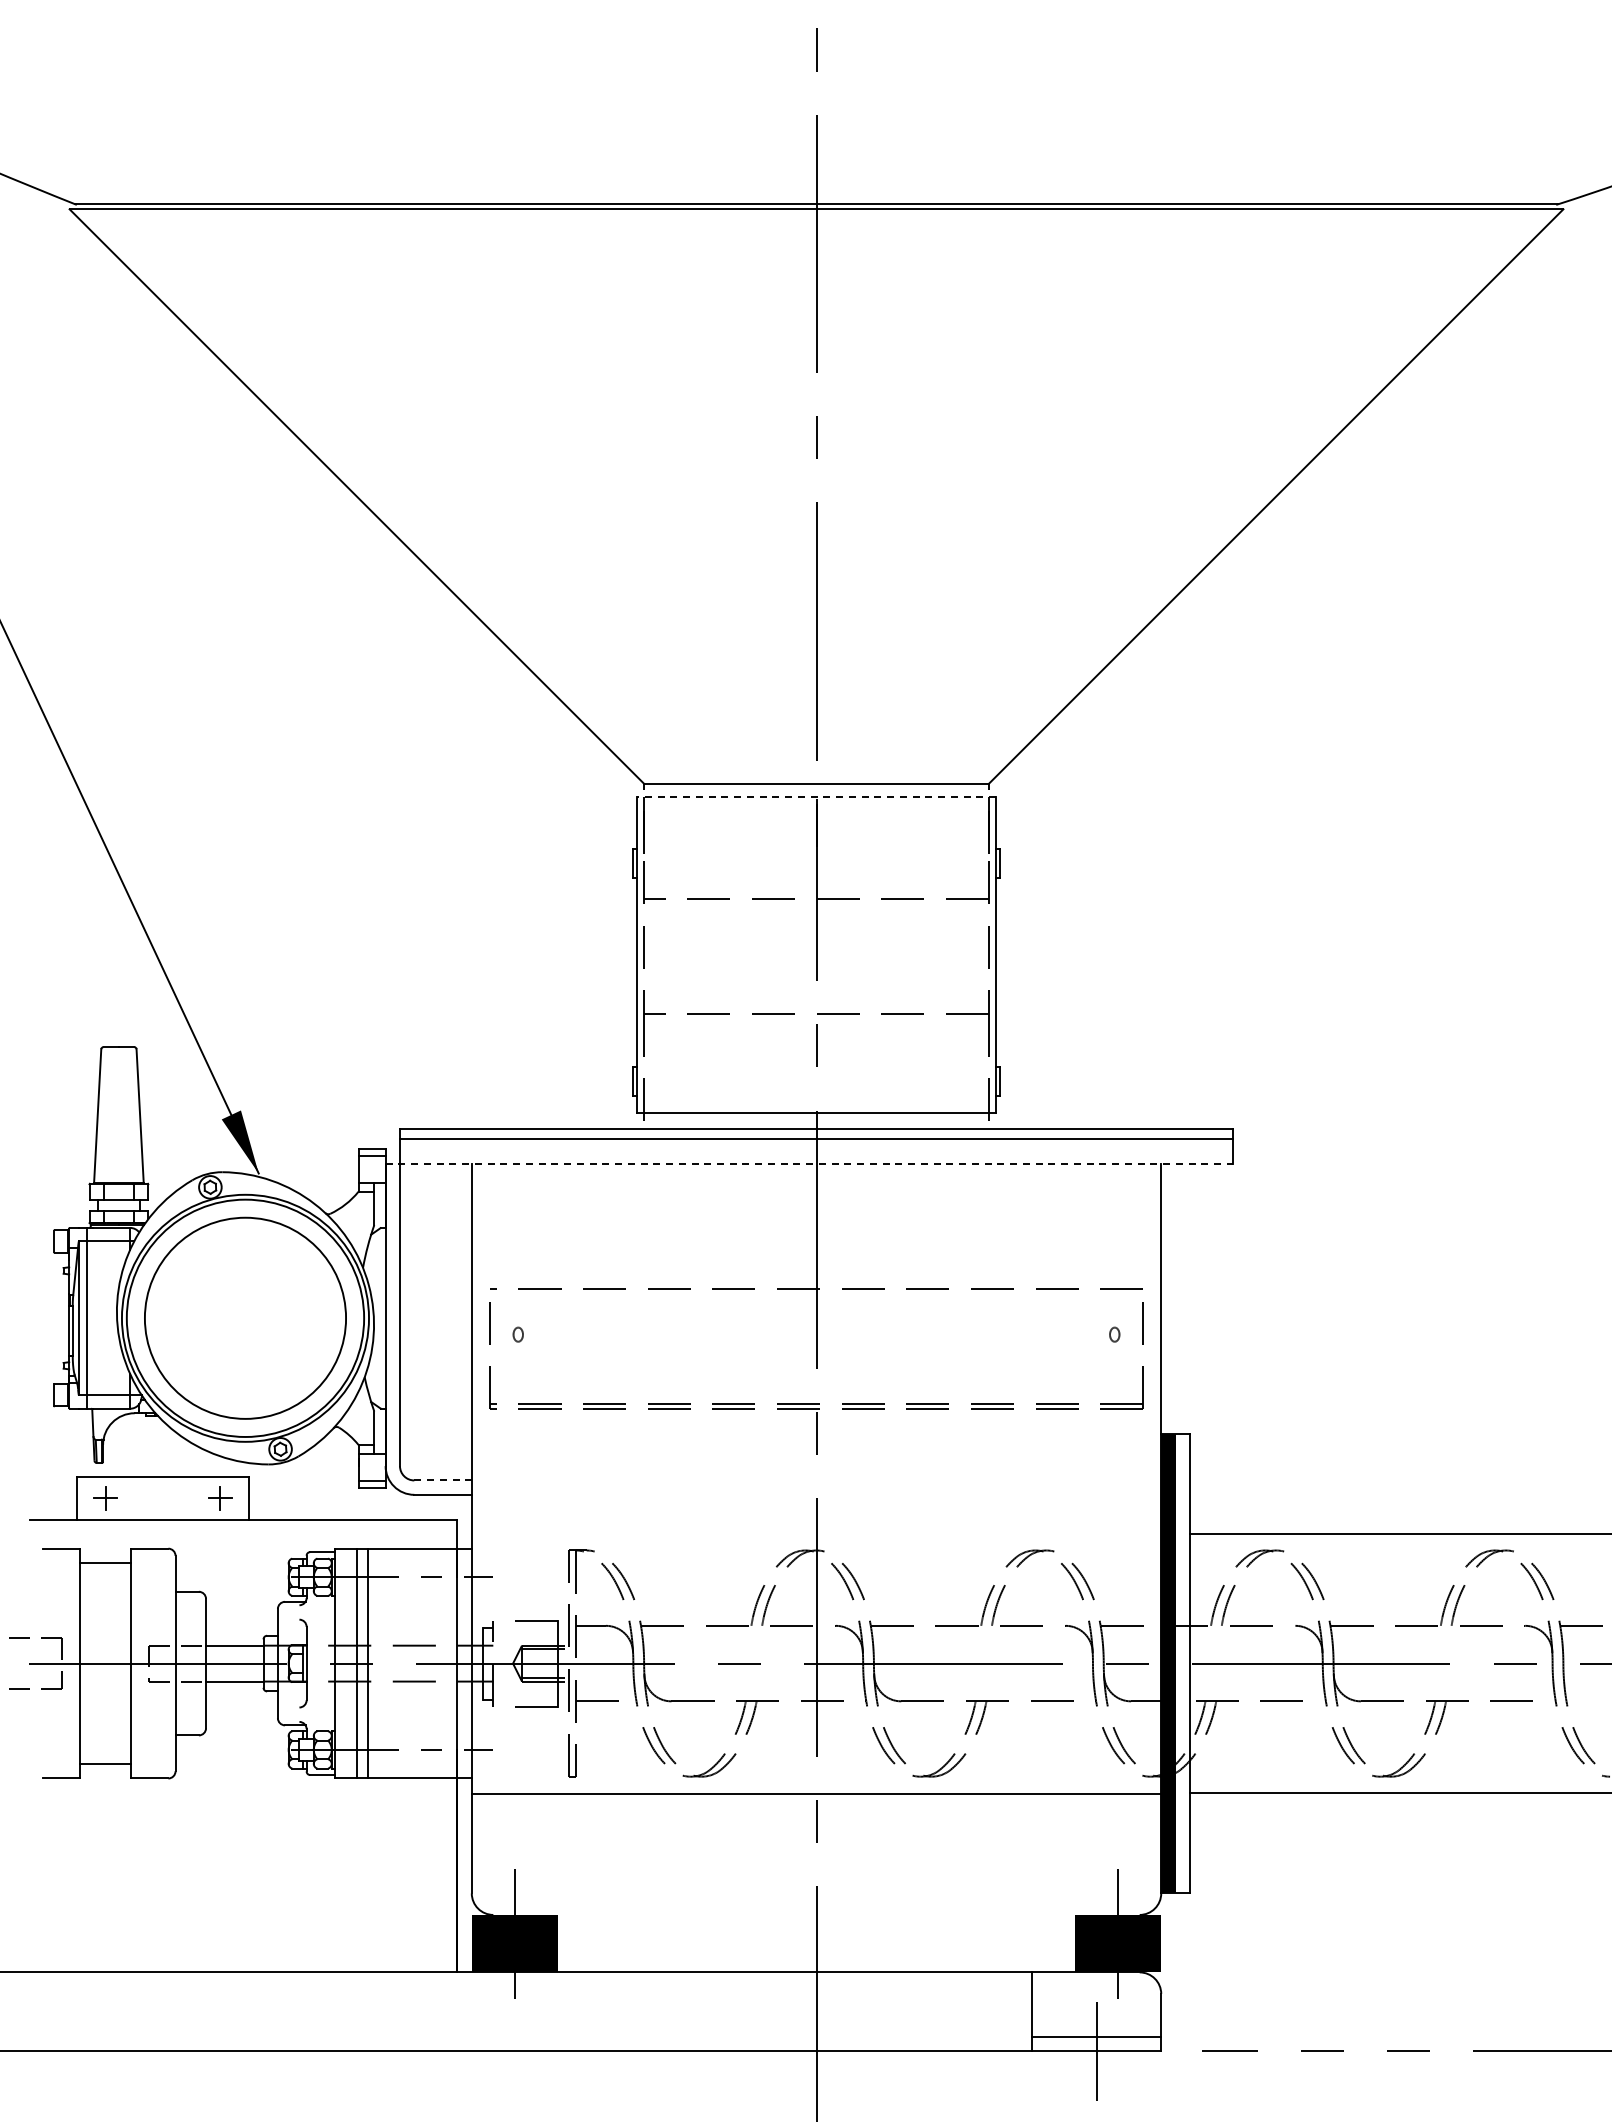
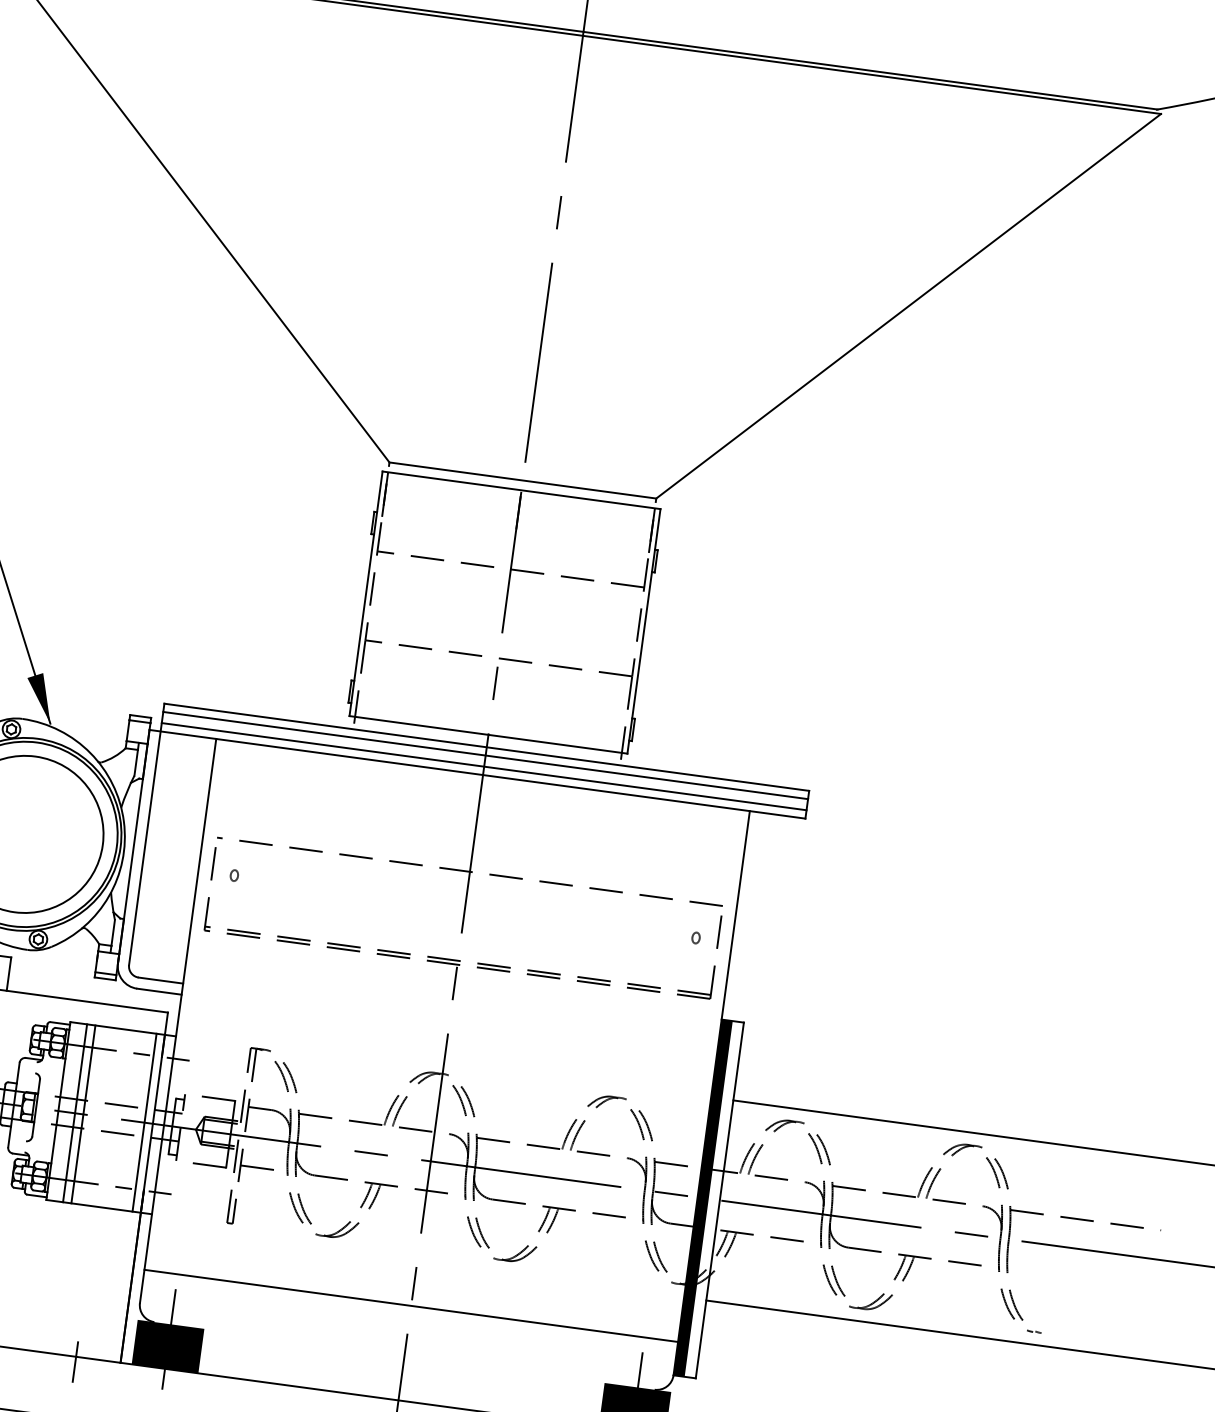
line: (816, 796) -> (521, 490), dashed -> solid
line: (816, 1153) -> (484, 766), added
line: (809, 1164) -> (477, 774), dashed -> solid
line: (443, 1480) -> (161, 980), dashed -> solid
line: (446, 1663) -> (144, 1122), added
line: (816, 1794) -> (411, 1306), moved
line: (399, 1978) -> (75, 1361), added

